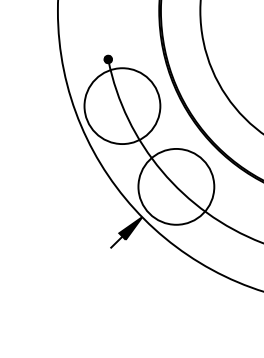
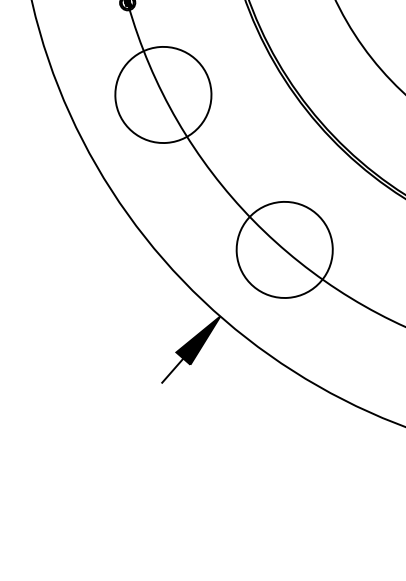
circle: (122, 105) -> (163, 93), size x0.62
circle: (176, 186) -> (284, 249), size x0.62

